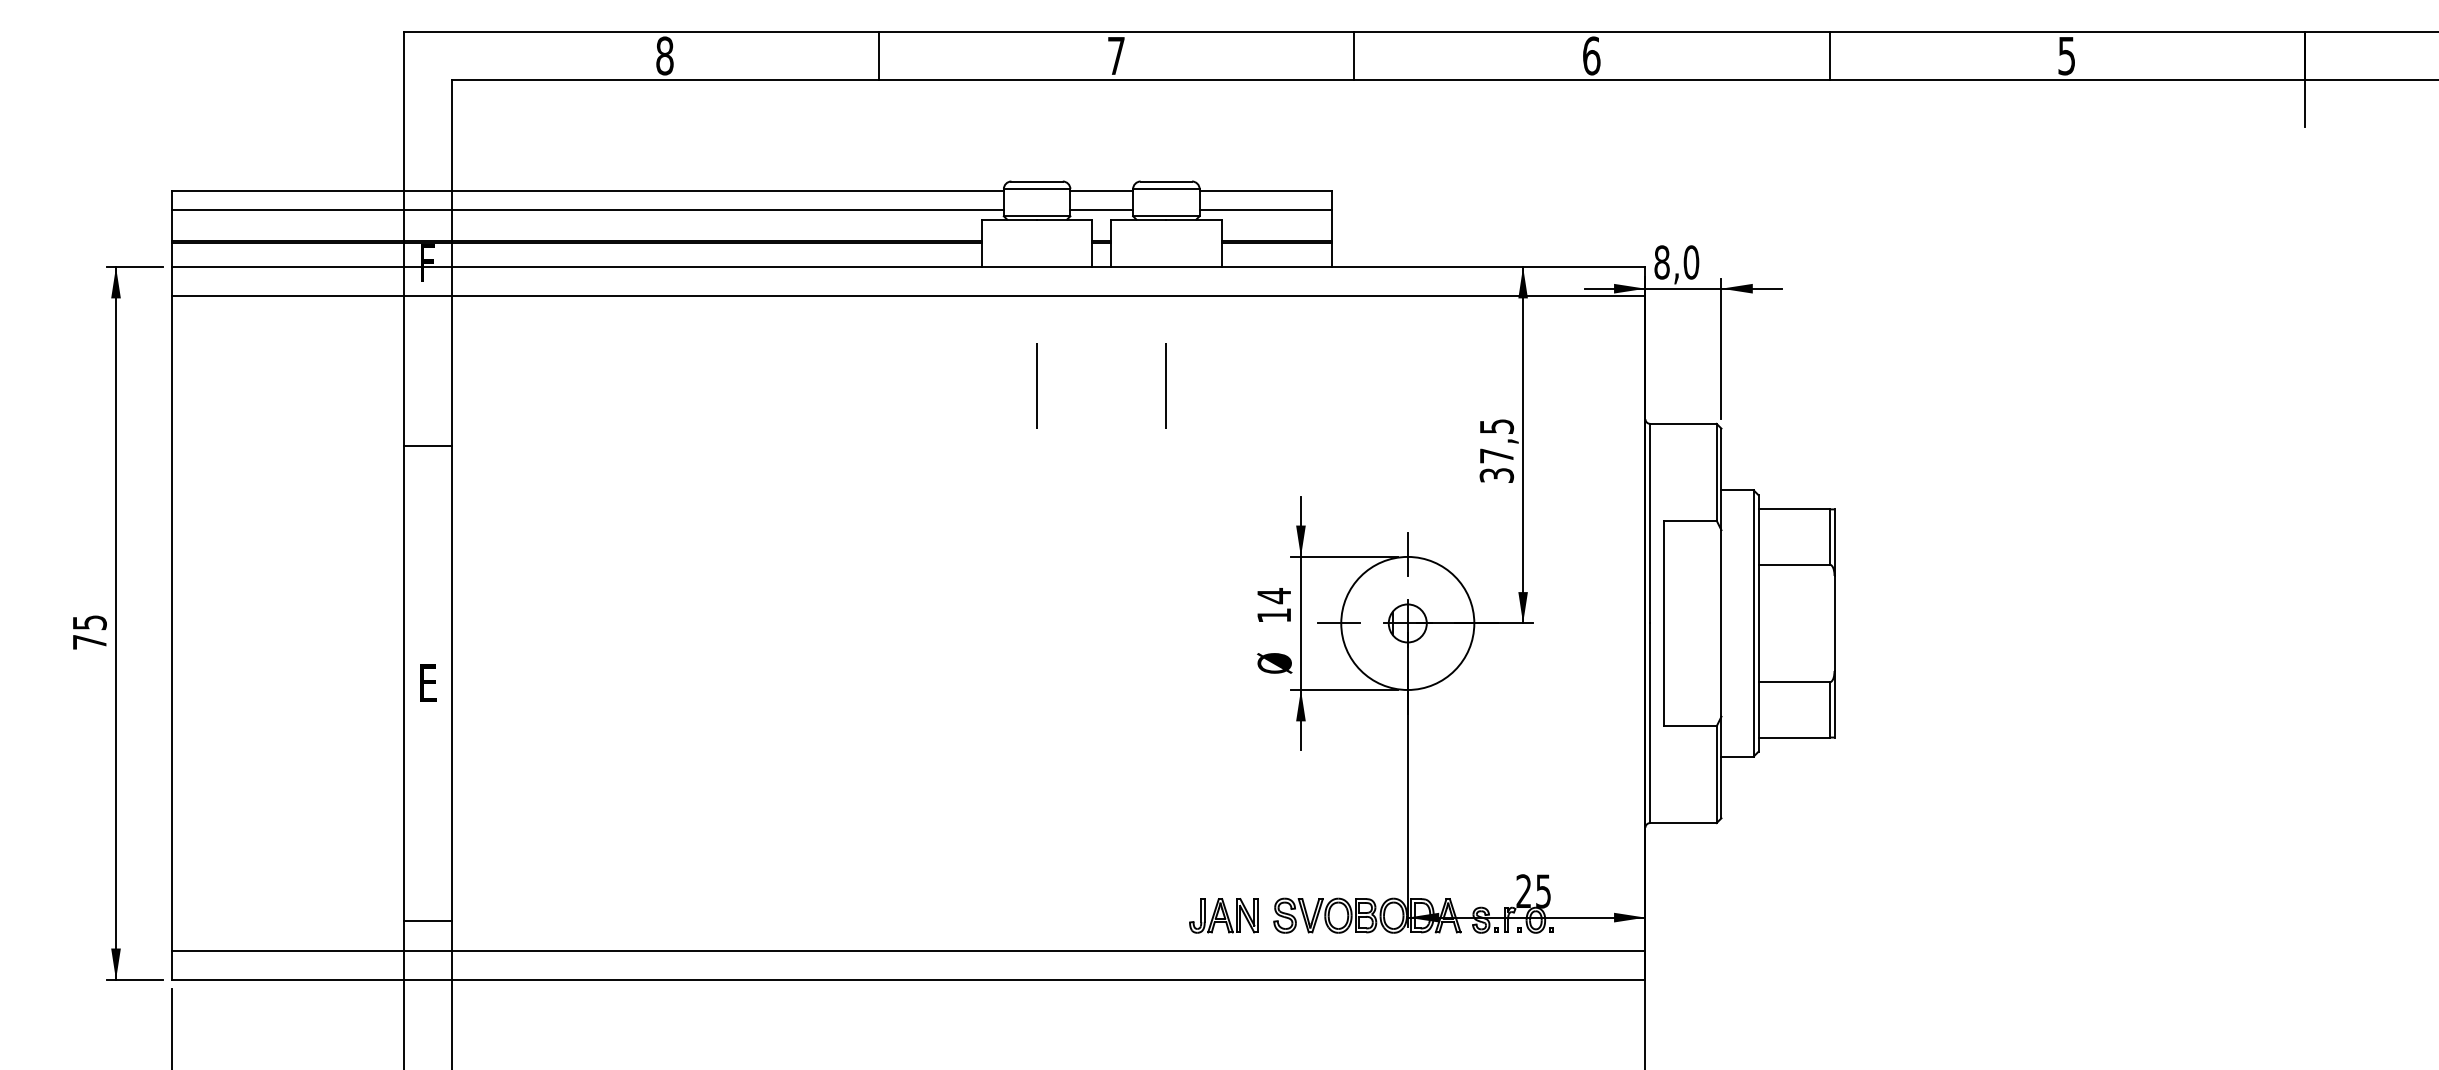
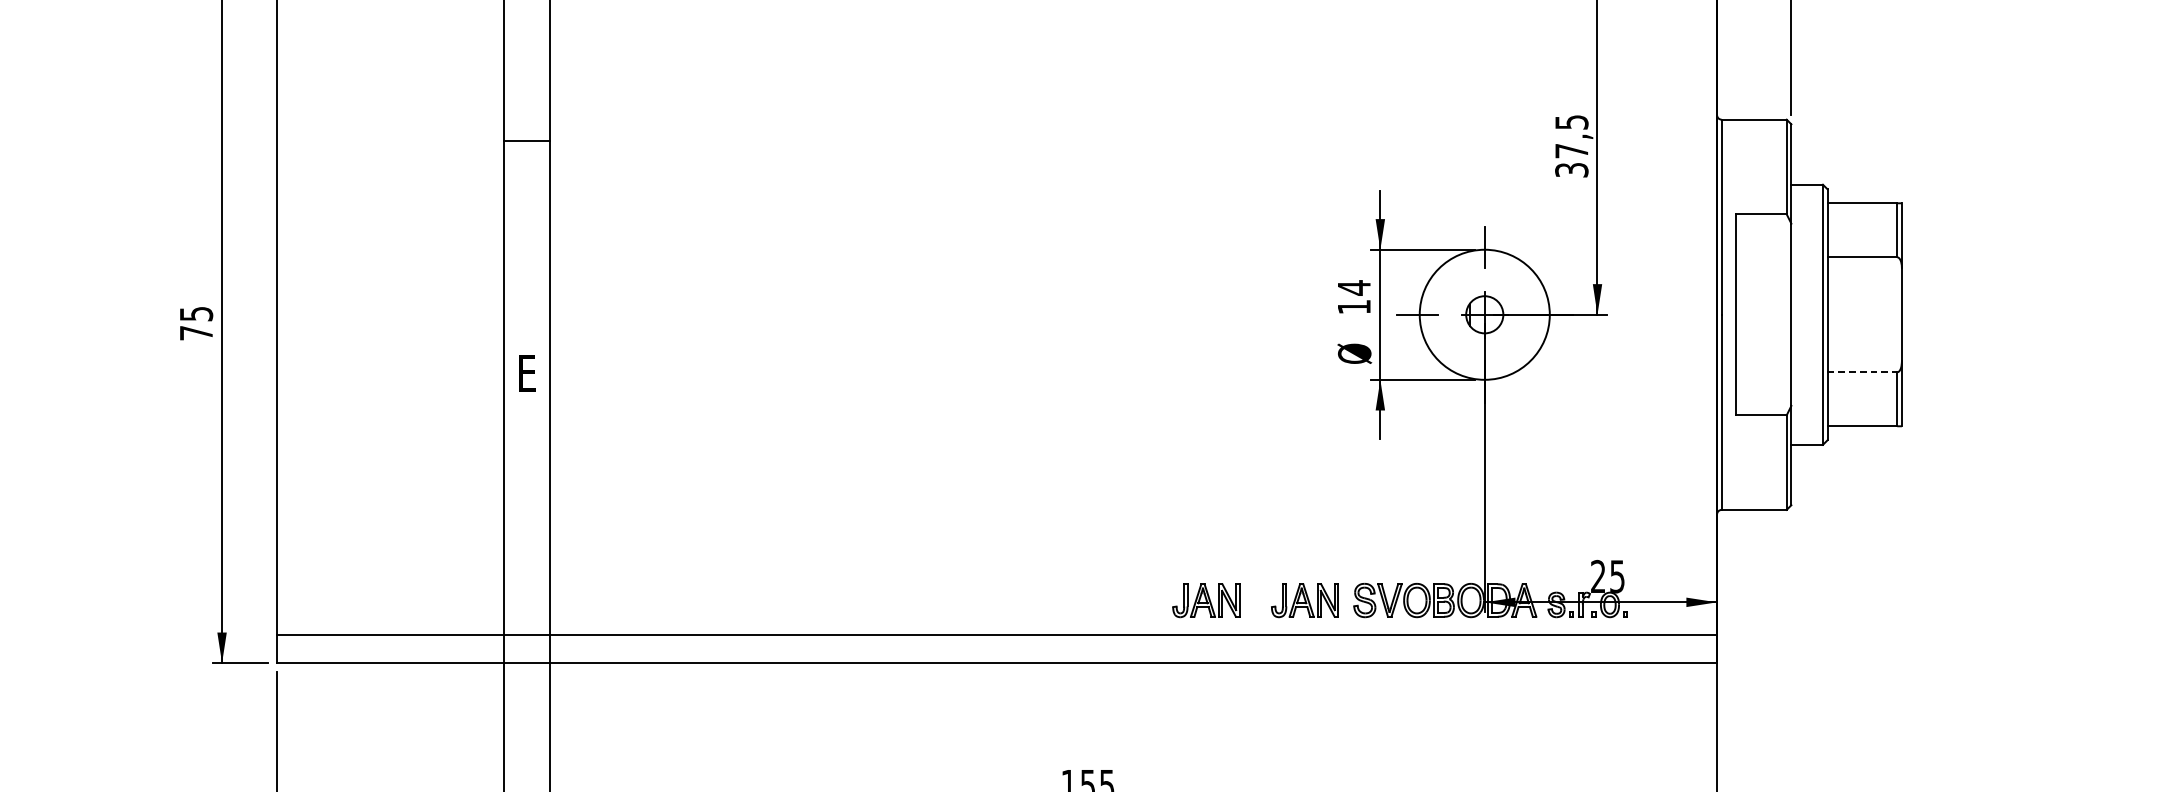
line: (1037, 385) -> (1122, 82), removed
line: (1166, 385) -> (1248, 82), removed
line: (1794, 682) -> (1862, 372), solid -> dashed
part: (1122, 915) -> (1205, 600), added
line: (427, 920) -> (526, 605), removed

